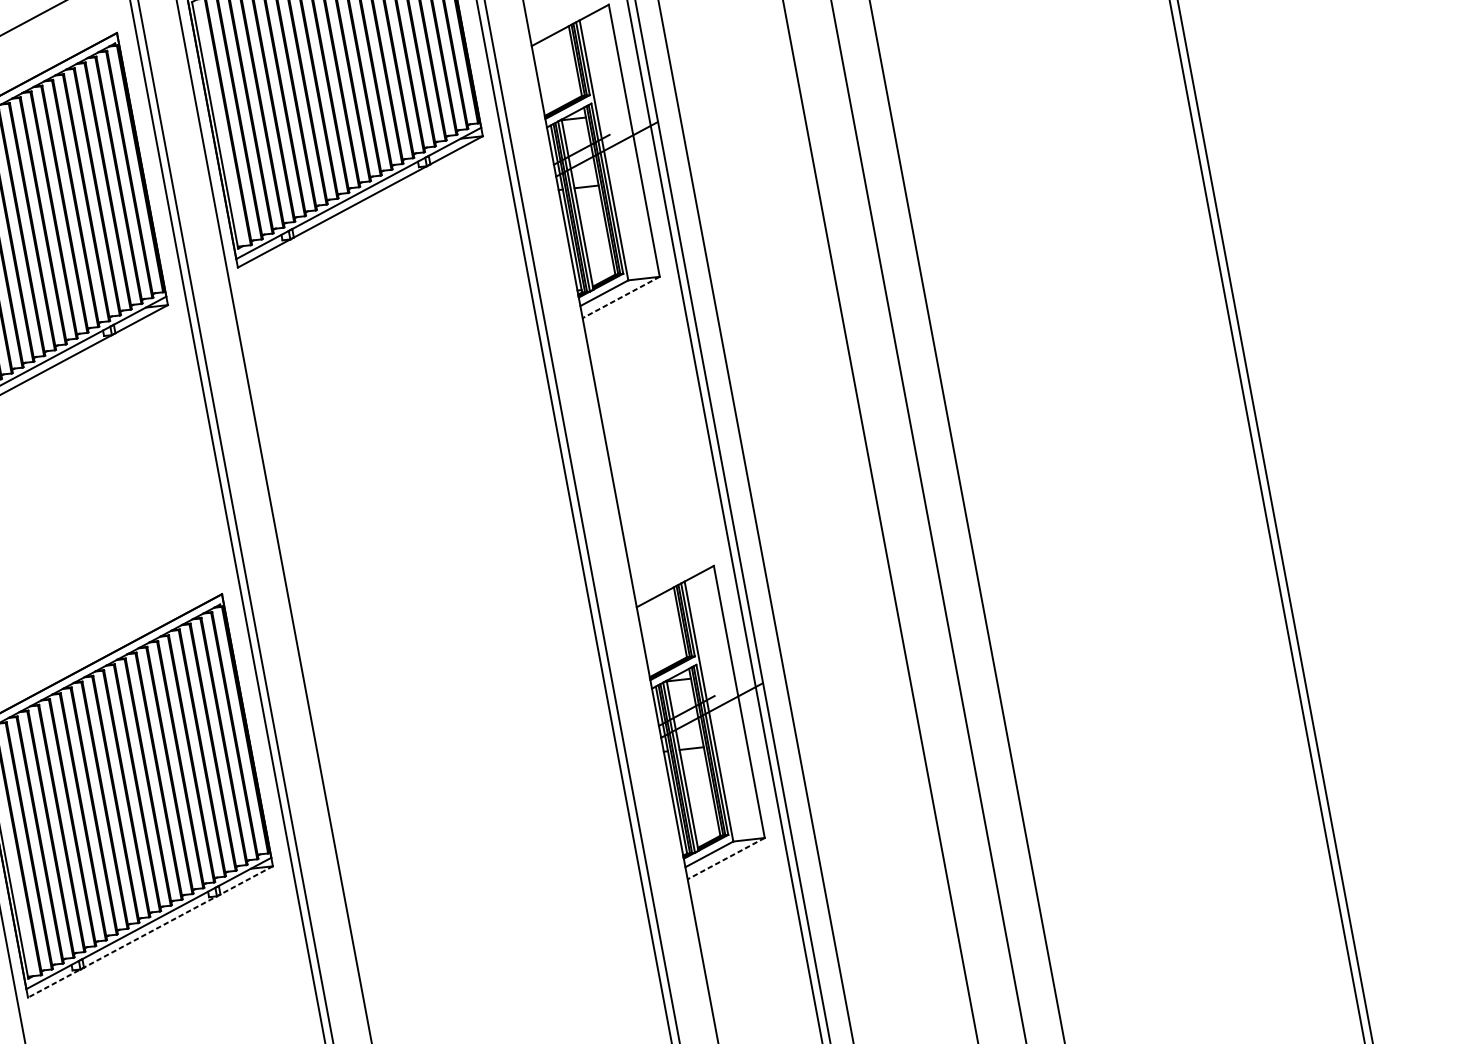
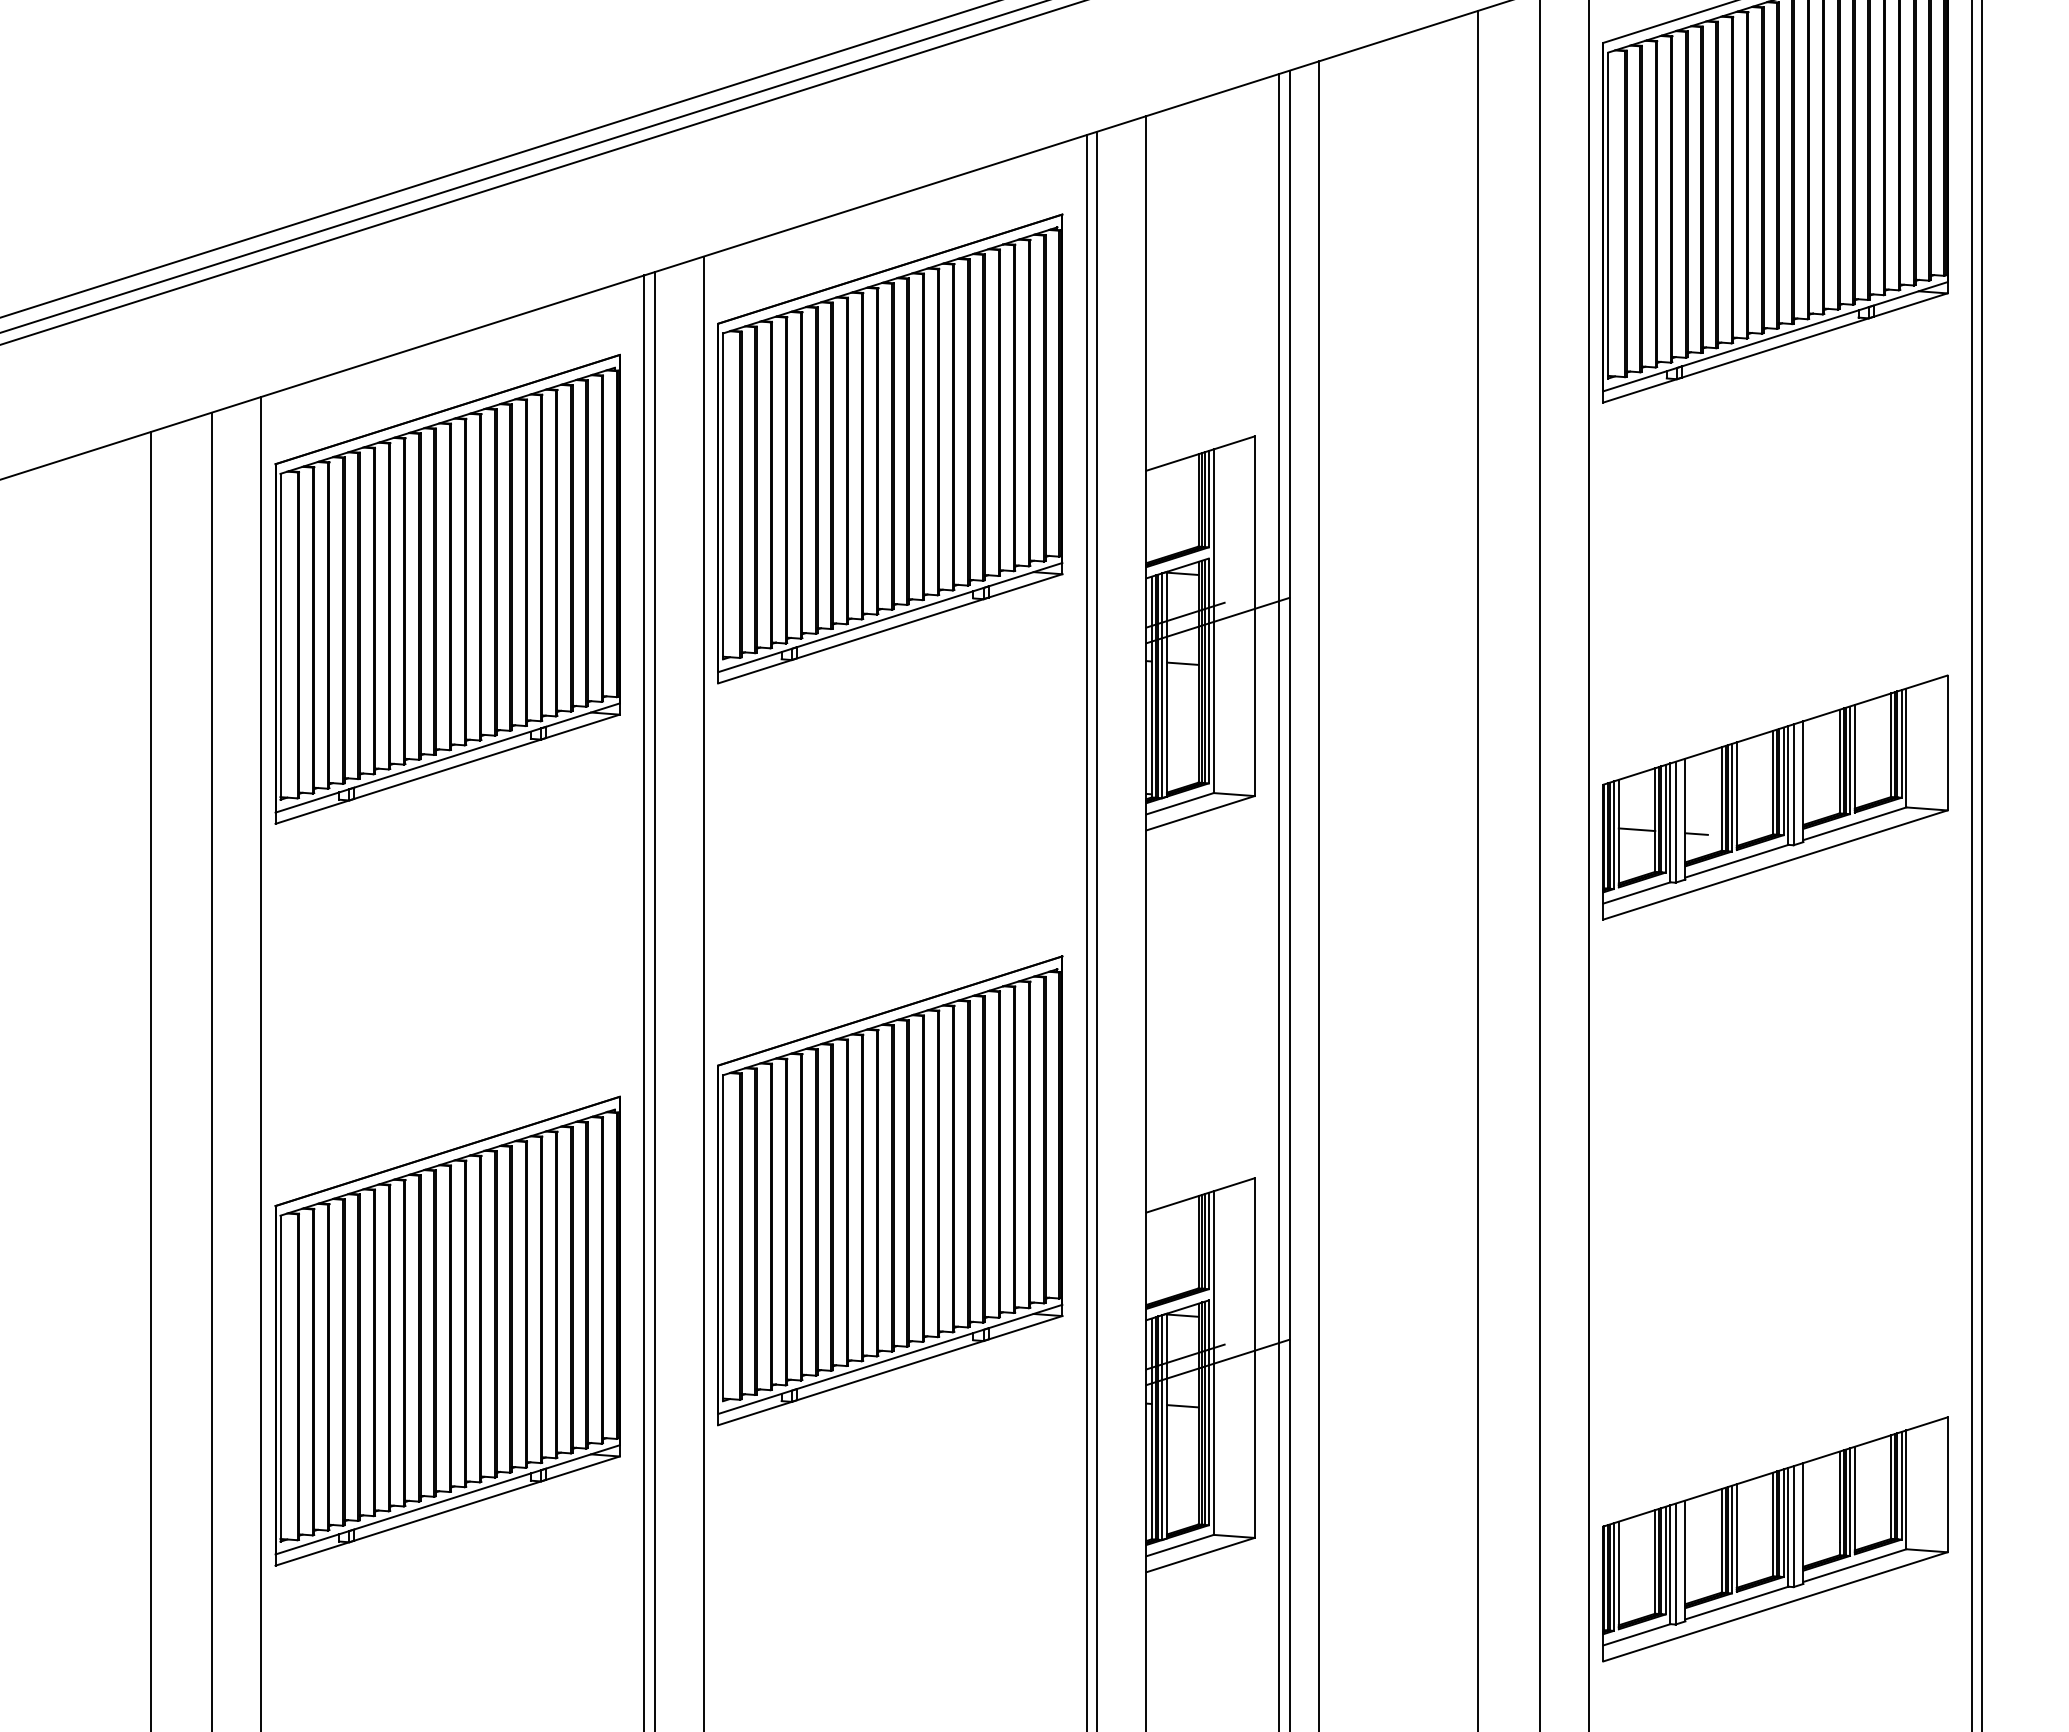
part: (1053, 204) -> (1775, 797), added
line: (621, 297) -> (1200, 813), dashed -> solid
part: (440, 626) -> (890, 1190), added
part: (1158, 765) -> (1775, 1539), added
line: (726, 858) -> (1200, 1555), dashed -> solid
line: (150, 932) -> (447, 1511), dashed -> solid

